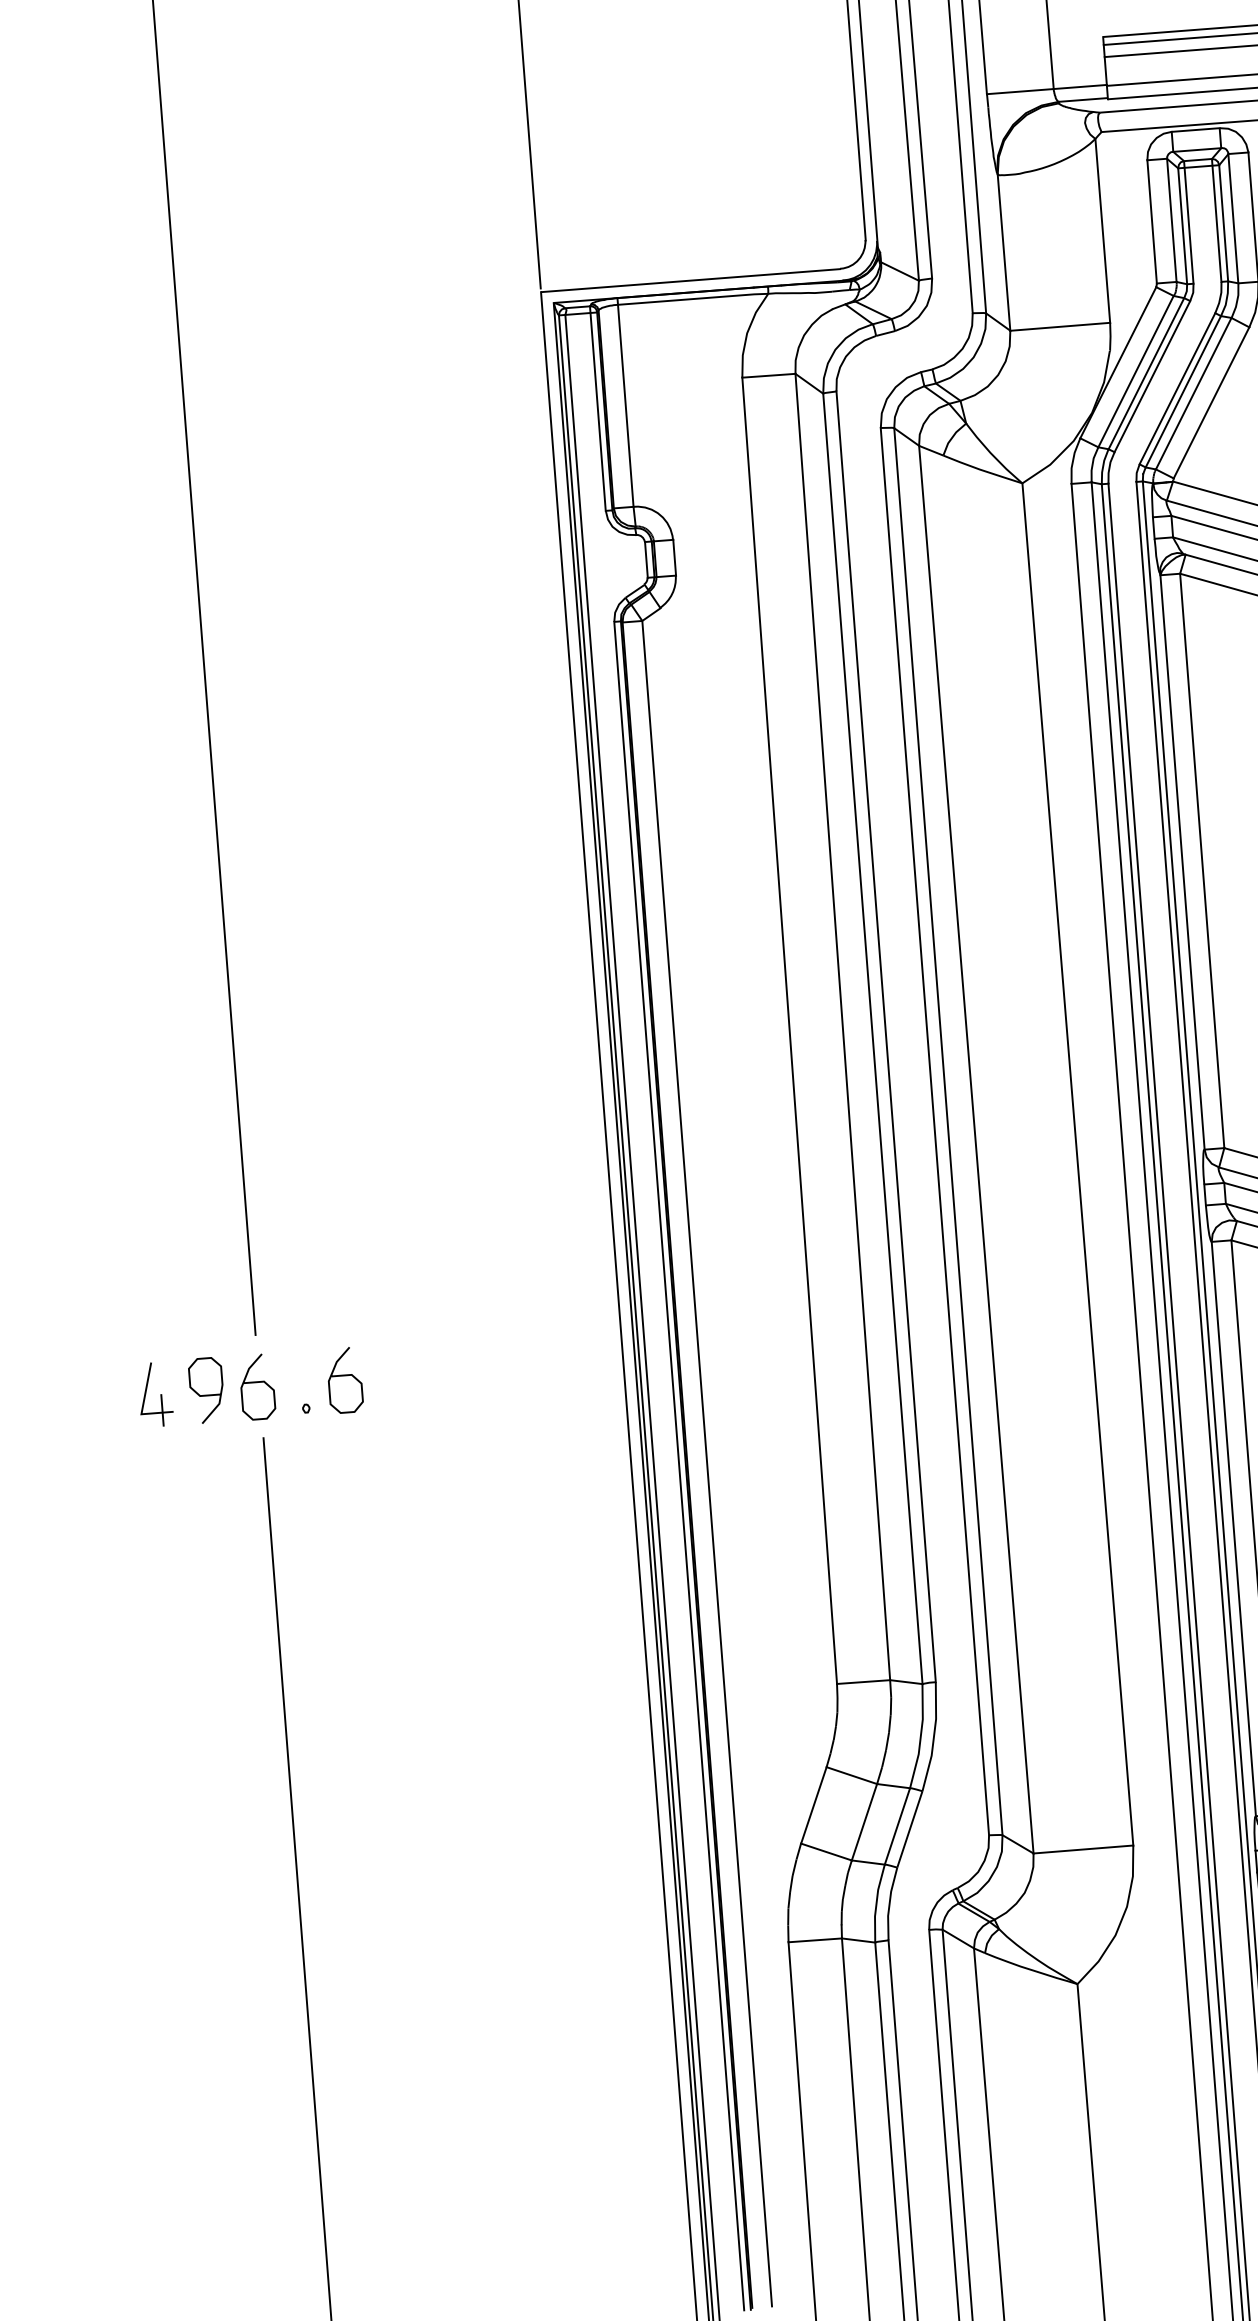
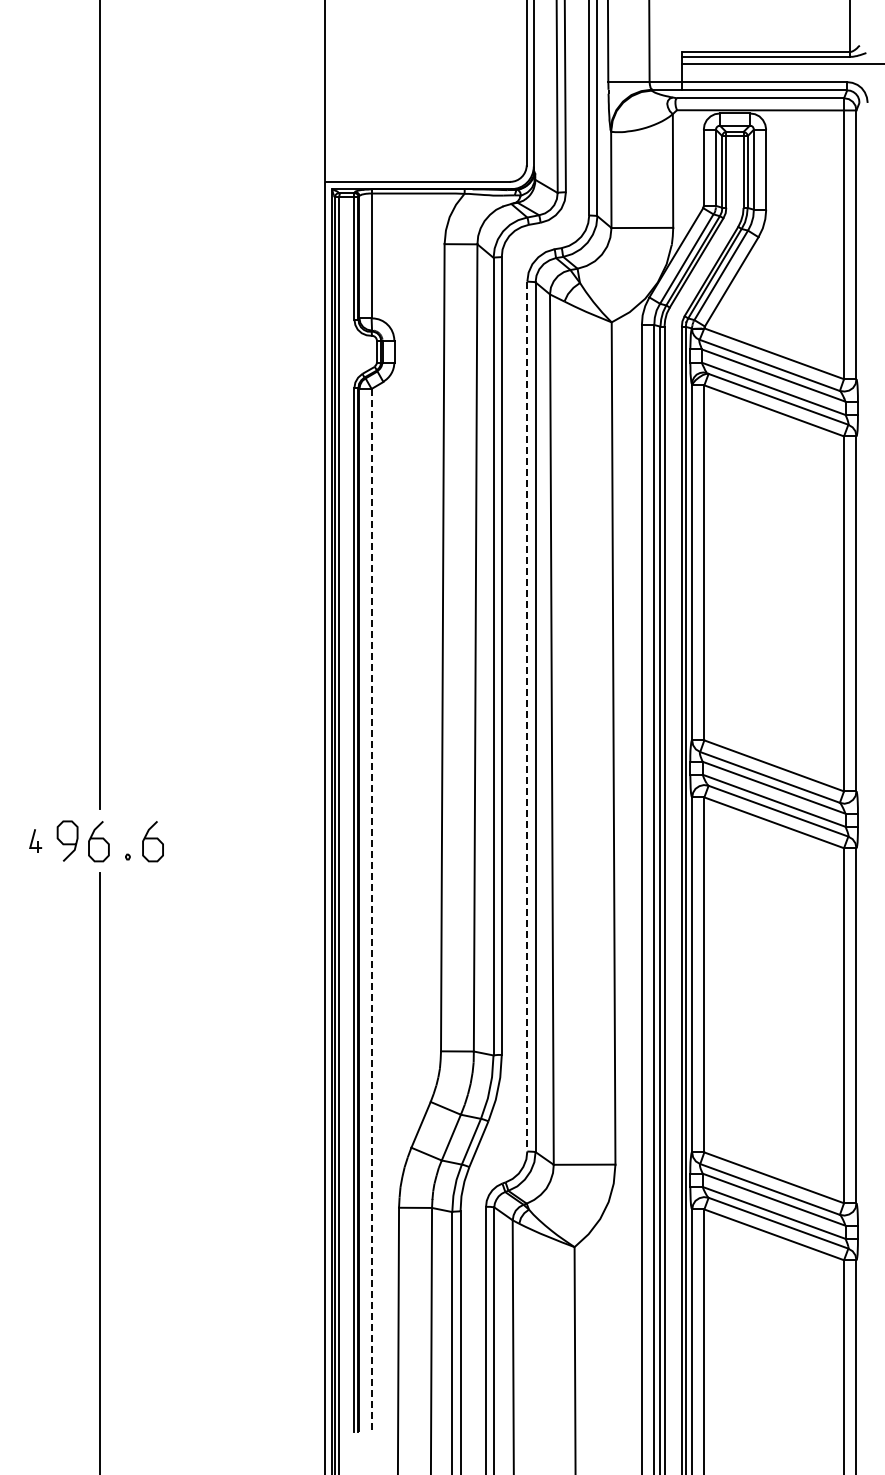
line: (935, 1131) -> (527, 716), solid -> dashed
part: (154, 1393) -> (35, 840), size x0.6
line: (706, 1463) -> (371, 909), solid -> dashed

